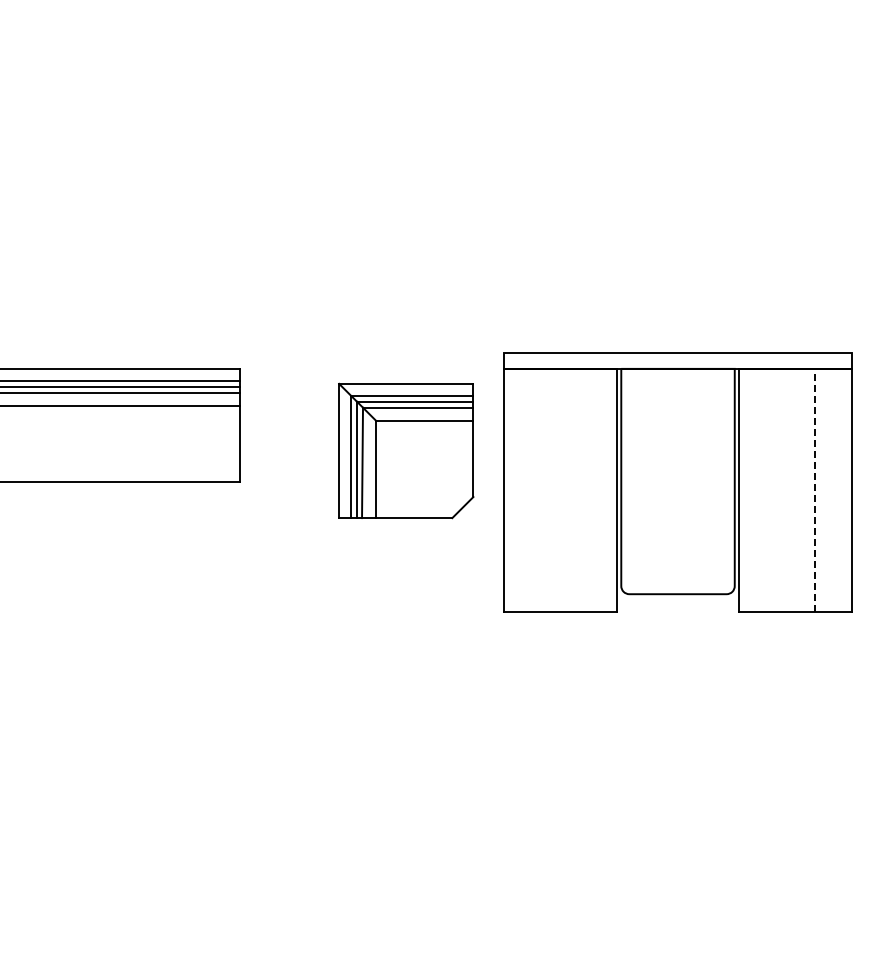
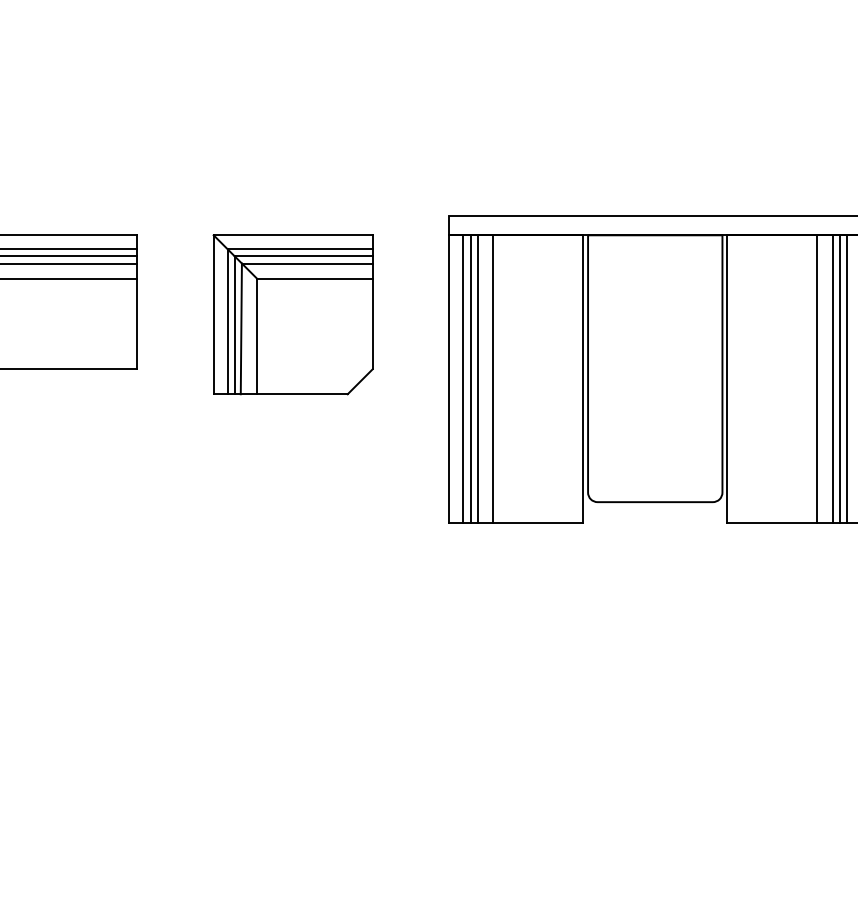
part: (406, 450) -> (293, 314), moved
line: (515, 490) -> (462, 379), added
line: (522, 490) -> (471, 379), added
line: (528, 490) -> (478, 379), added
line: (541, 490) -> (493, 379), added
line: (814, 490) -> (816, 379), dashed -> solid
line: (827, 490) -> (832, 379), added
line: (834, 490) -> (840, 379), added
line: (840, 490) -> (847, 379), added

